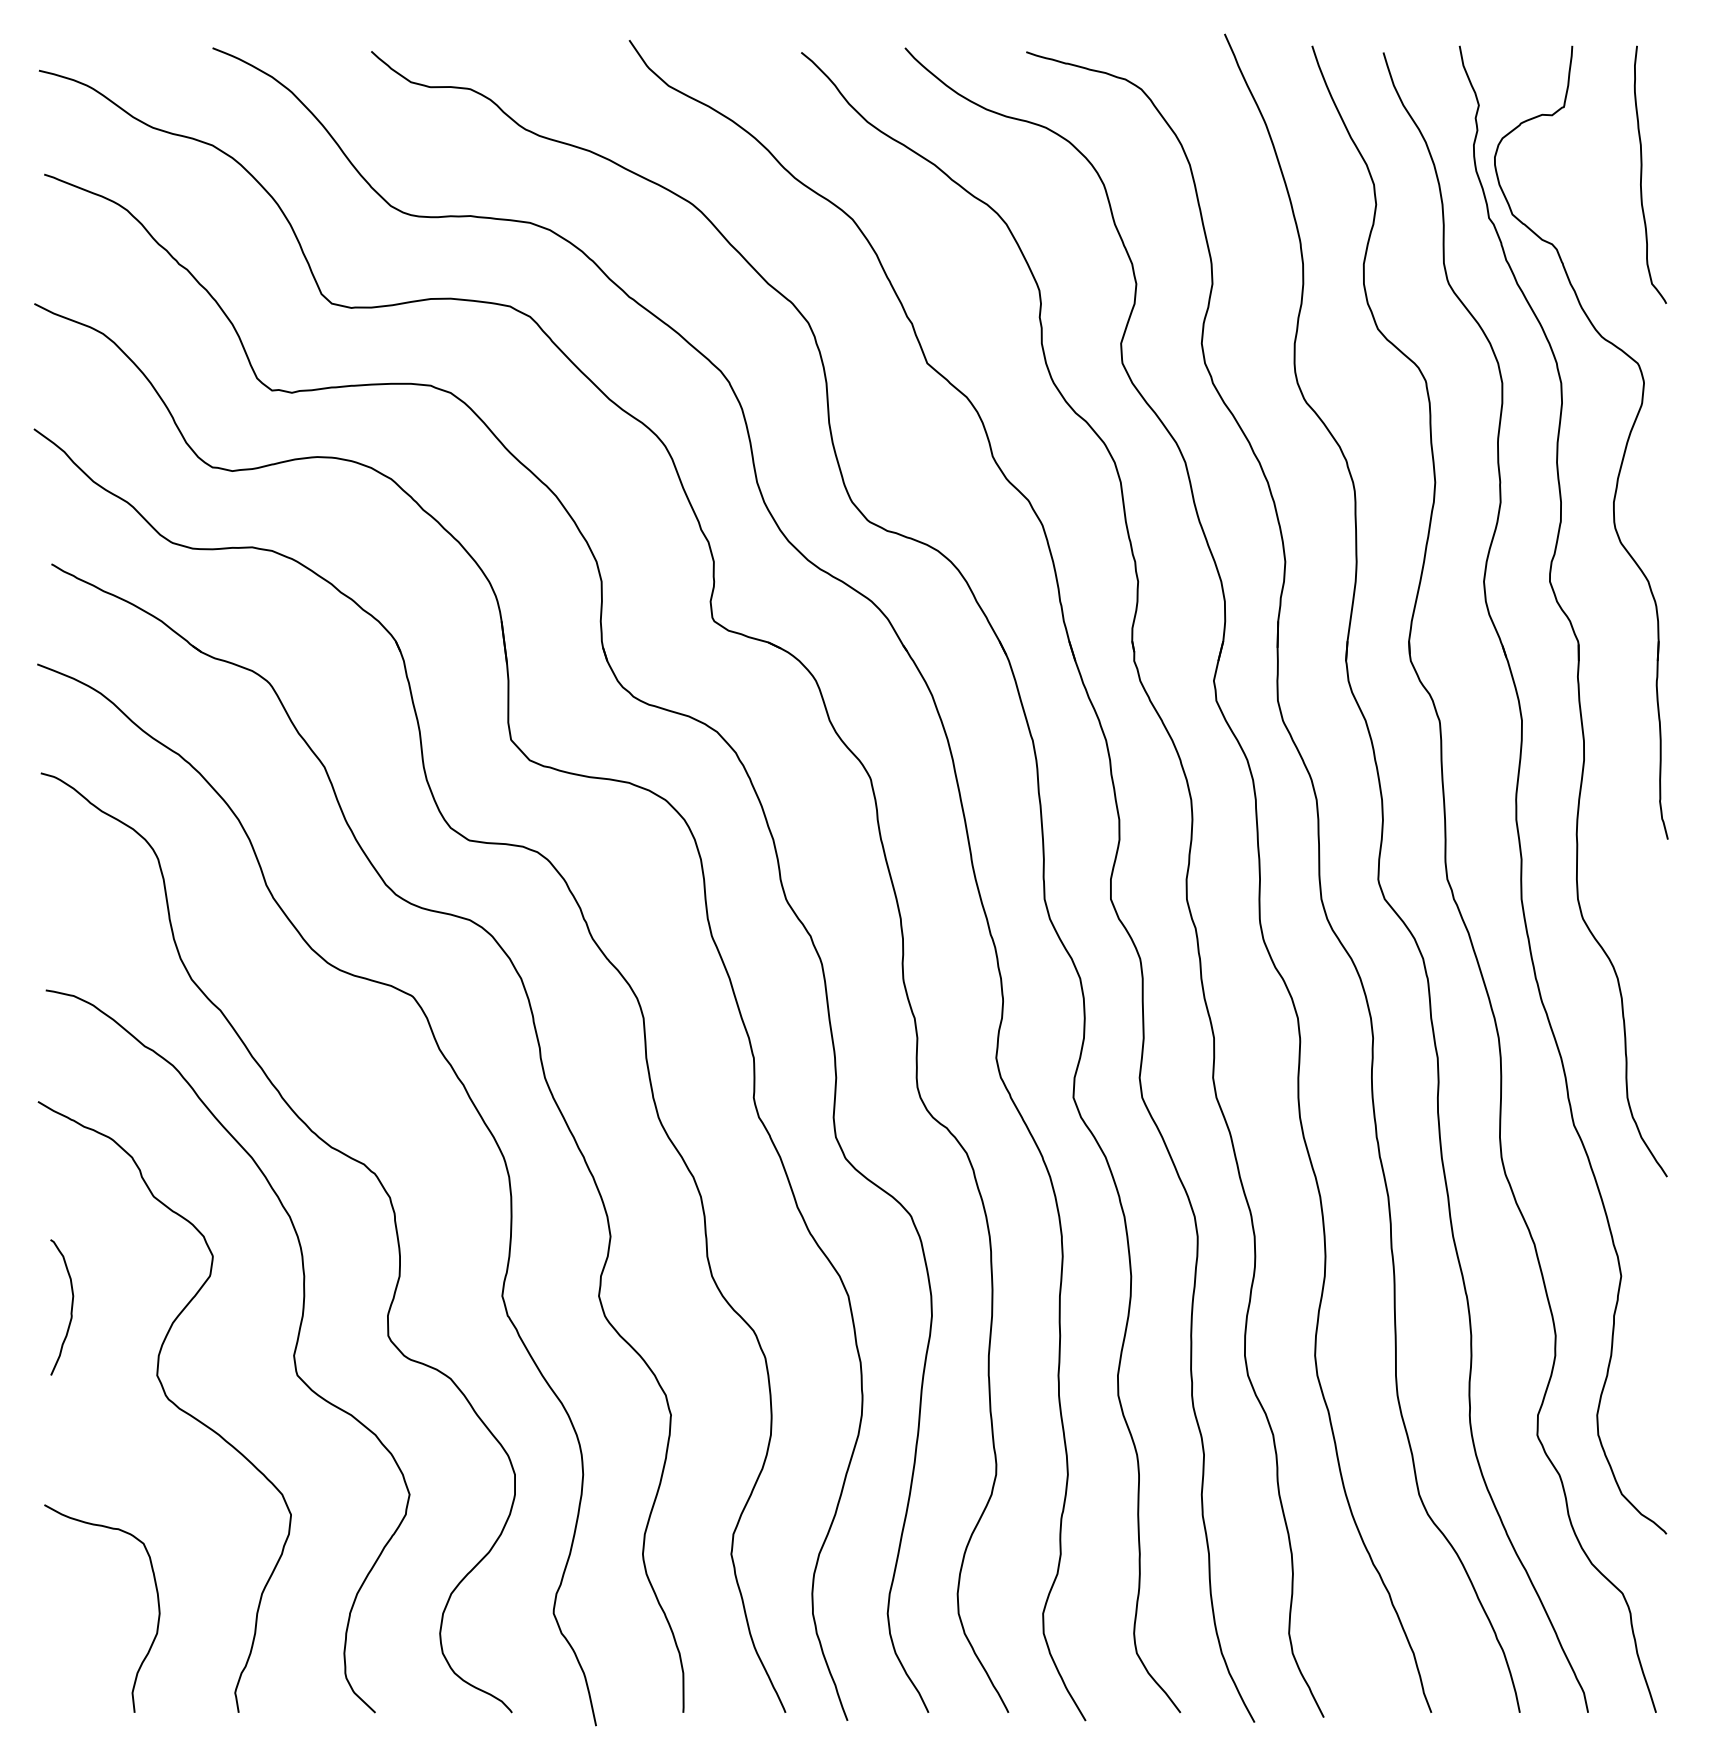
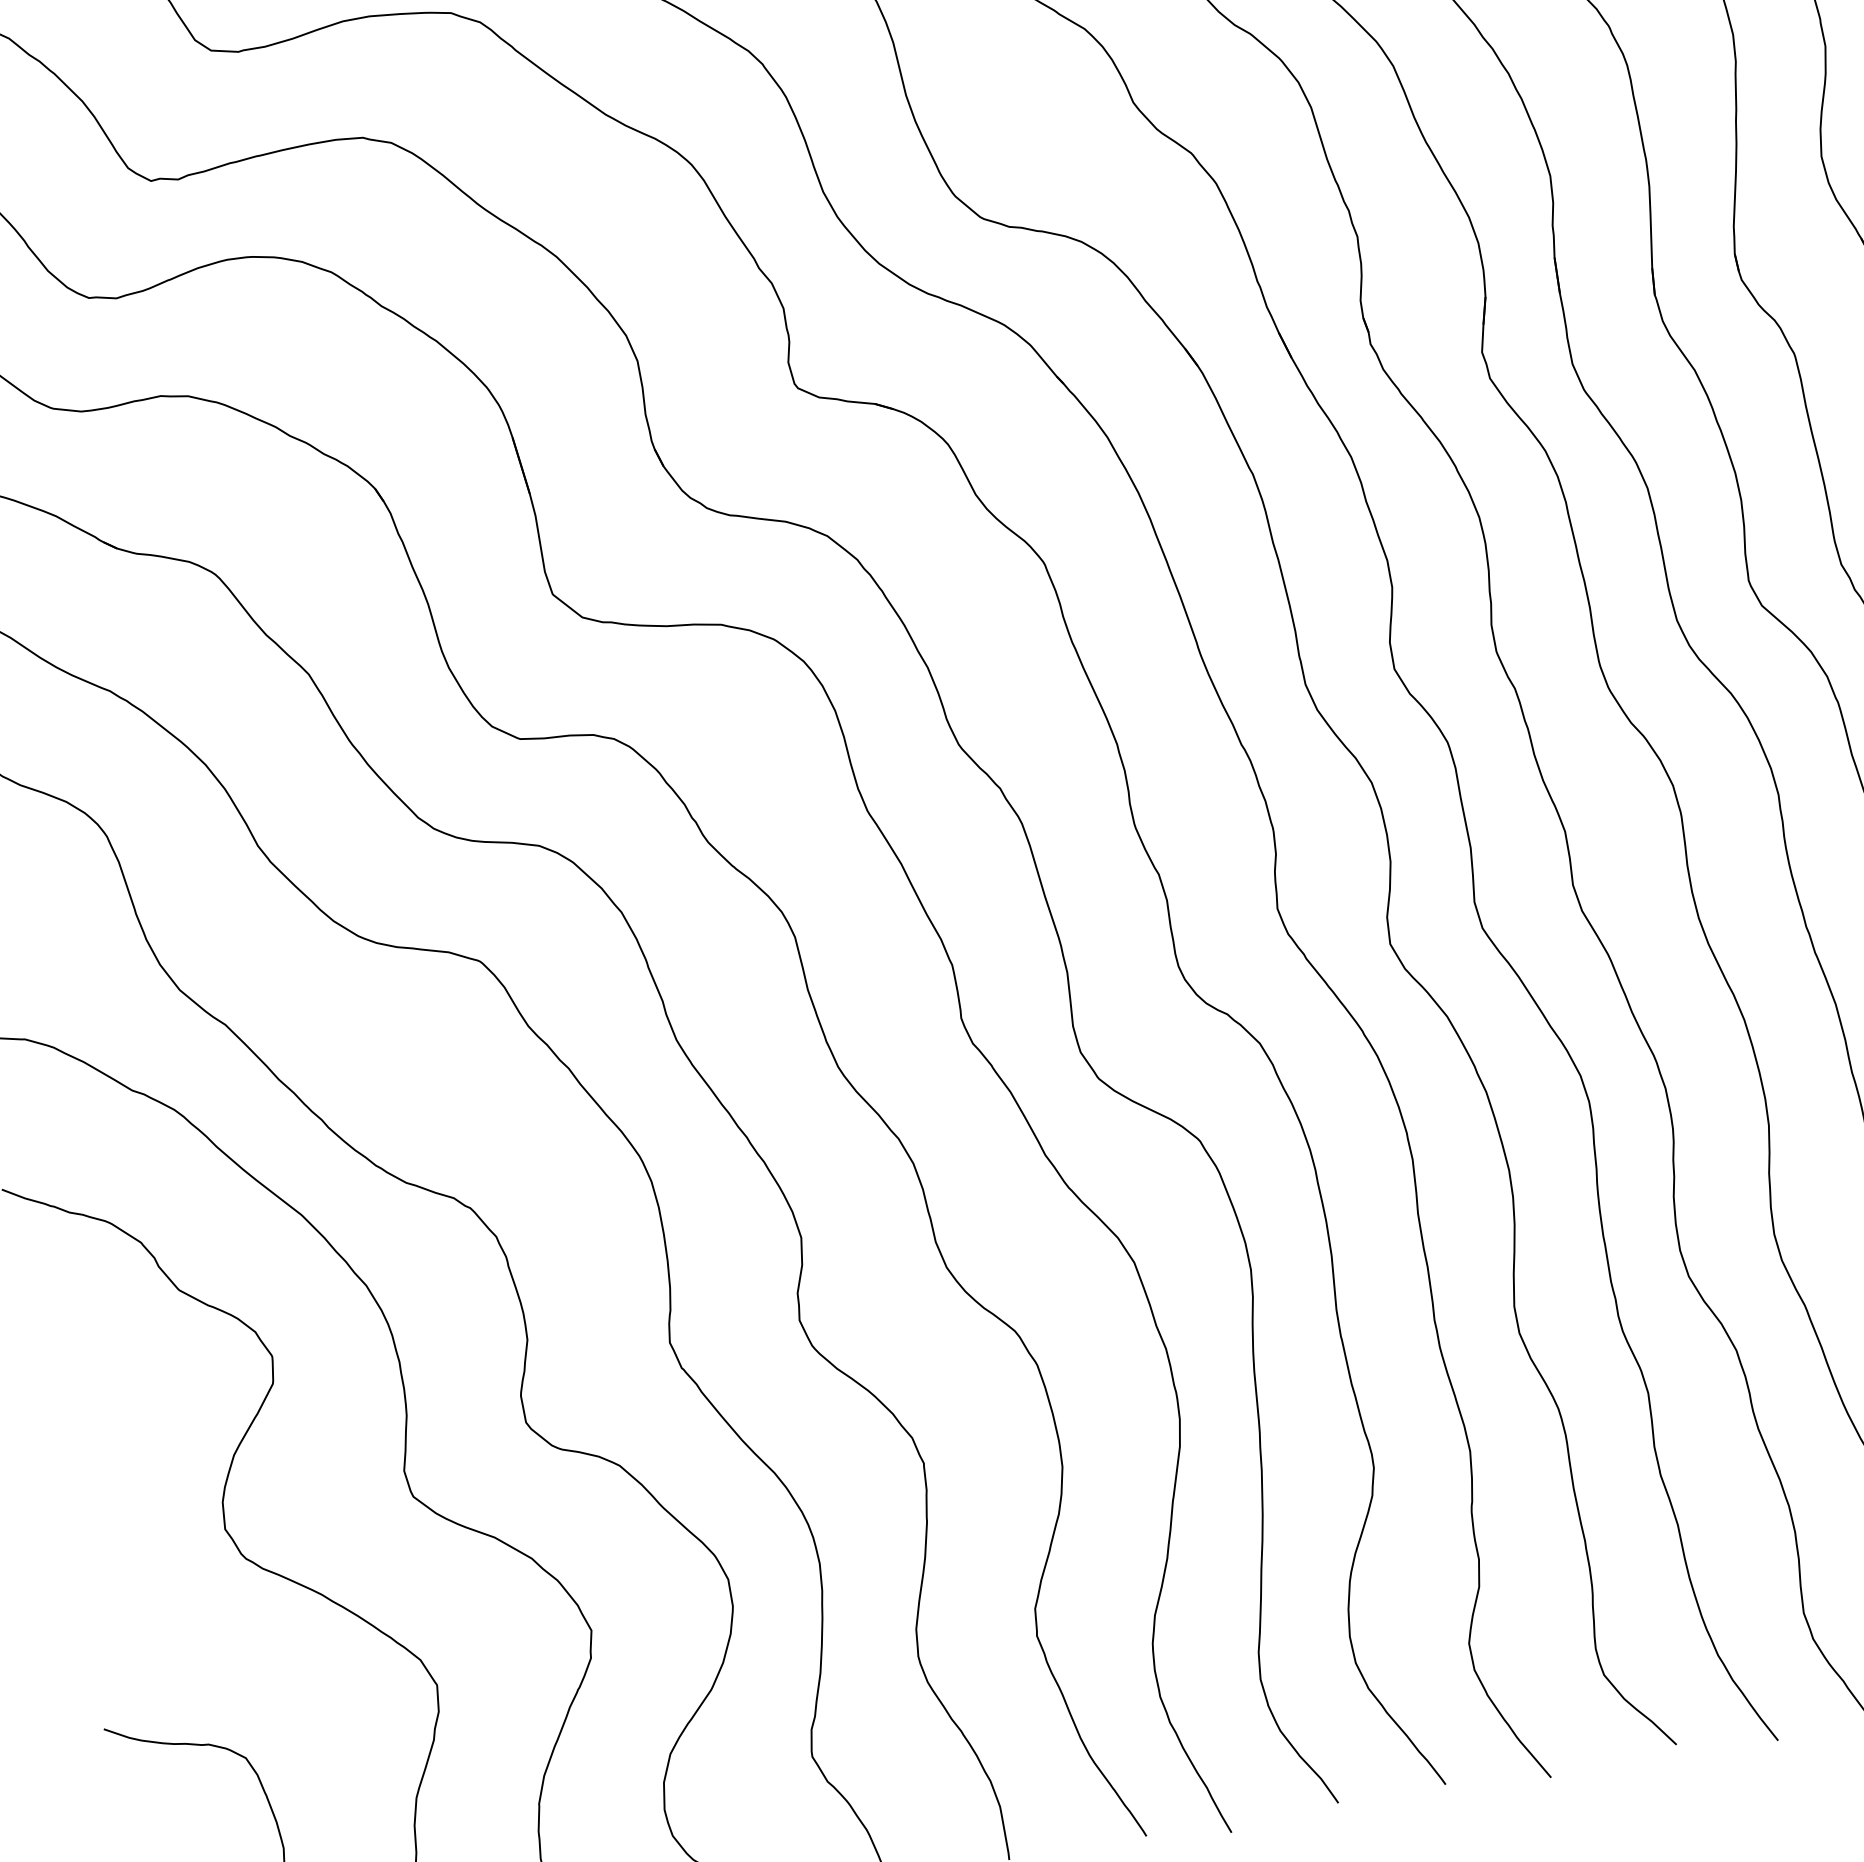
curve: (70, 1310) -> (93, 1462), removed

